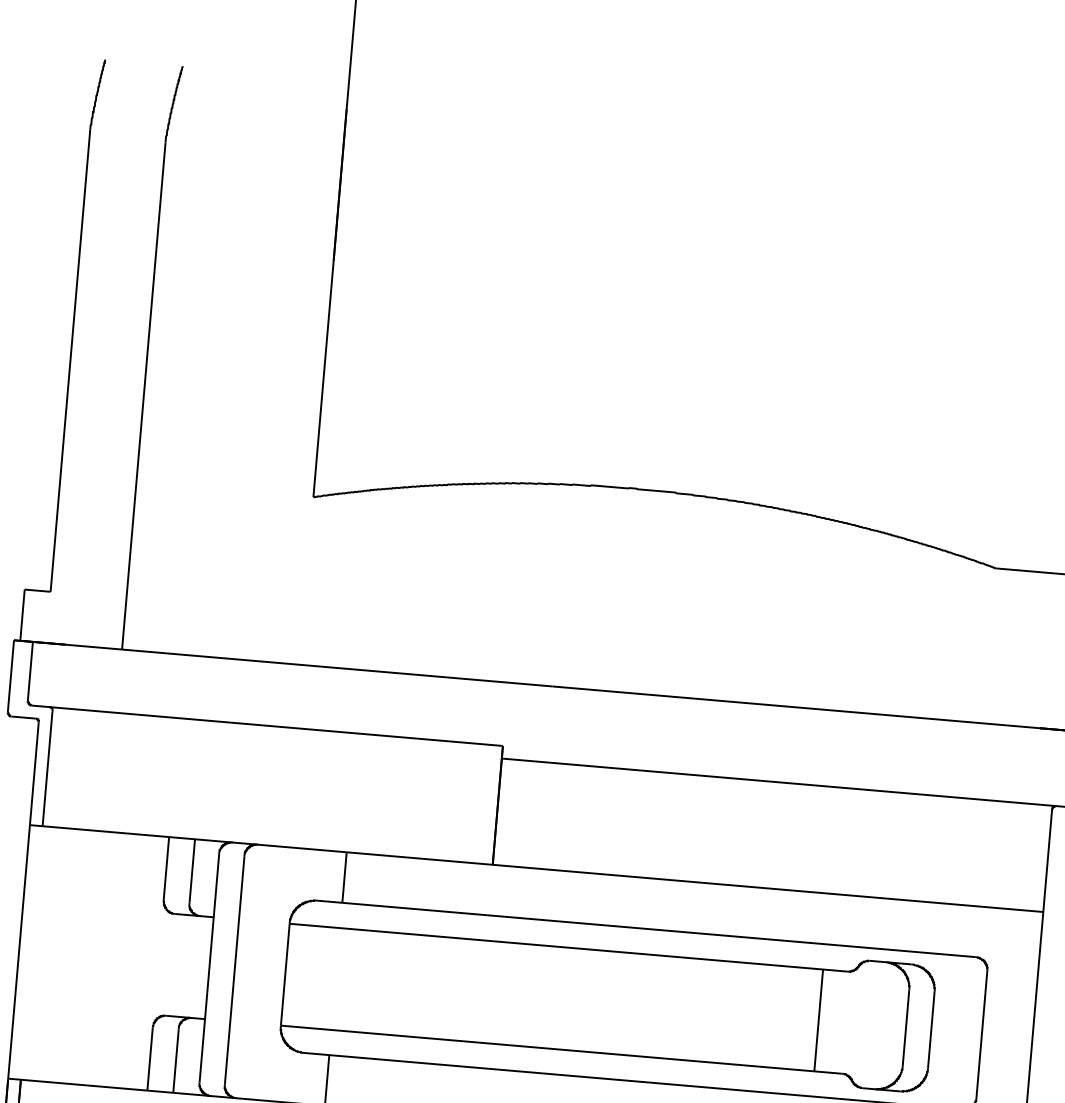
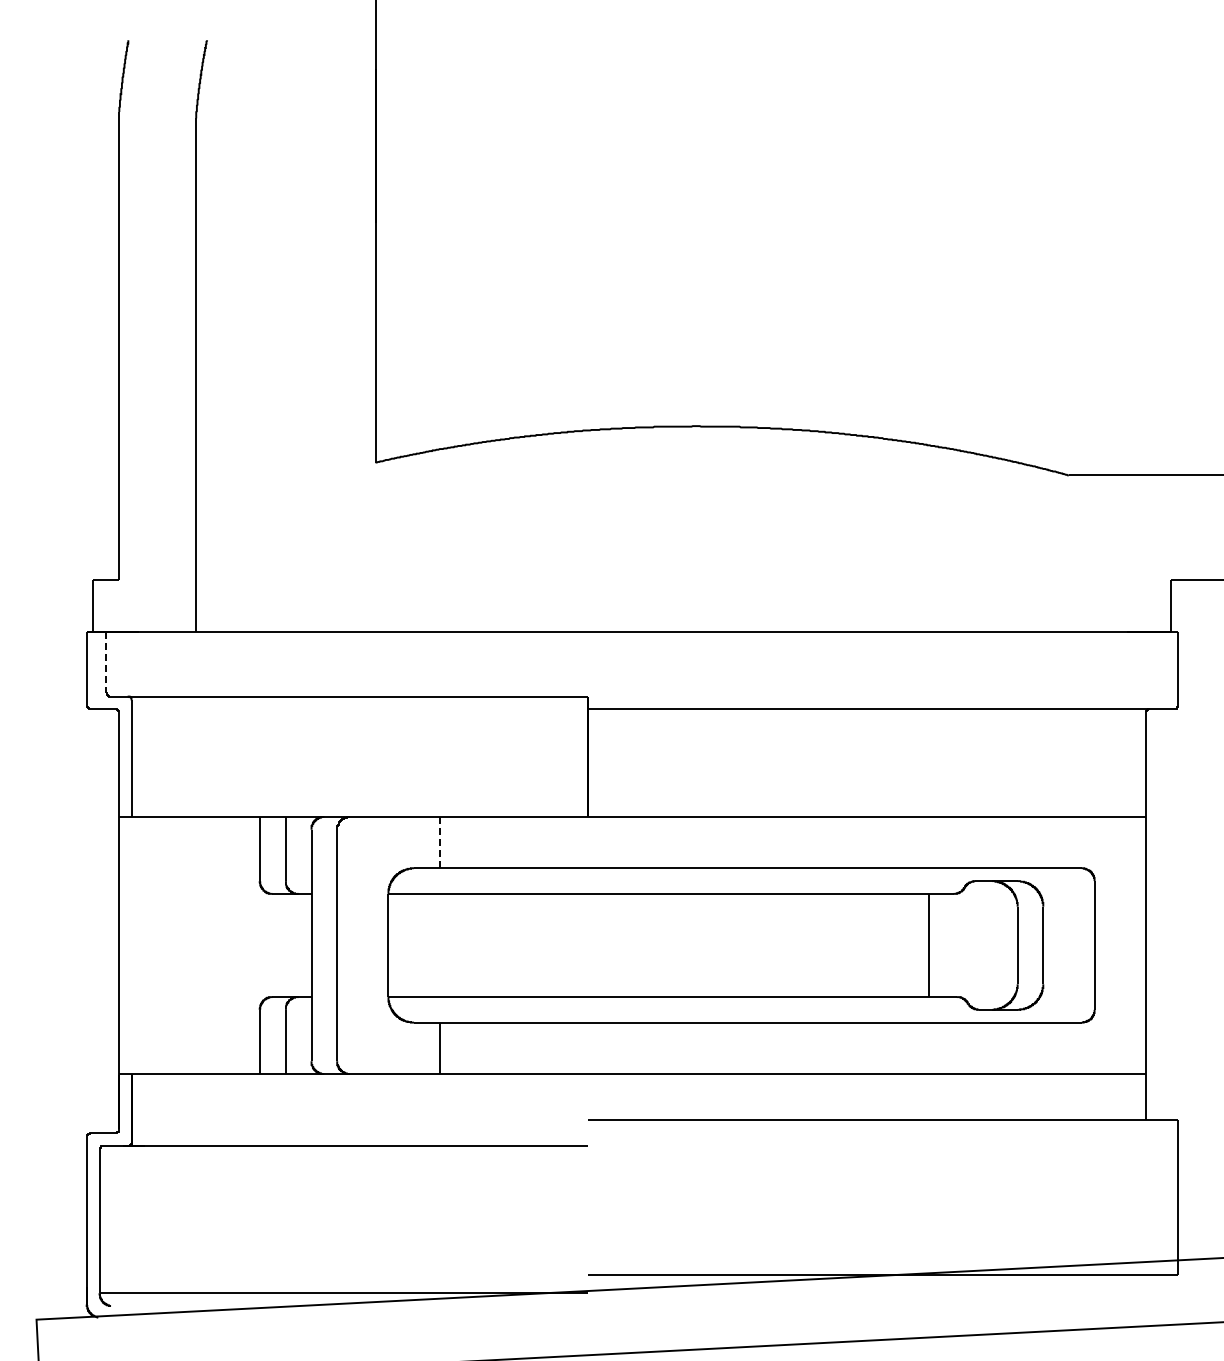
line: (29, 672) -> (105, 663), solid -> dashed
line: (344, 877) -> (439, 842), solid -> dashed

